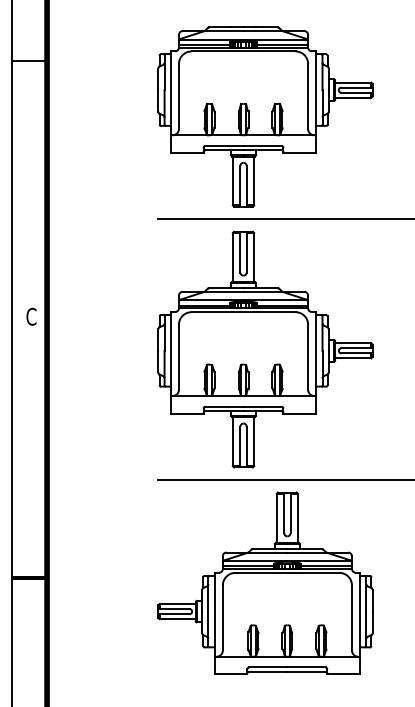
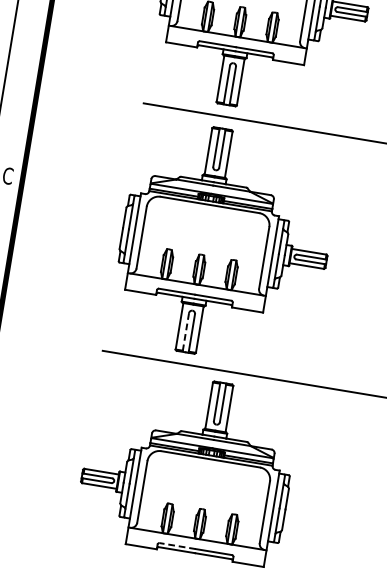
line: (240, 447) -> (185, 332), solid -> dashed
line: (267, 667) -> (176, 545), solid -> dashed

